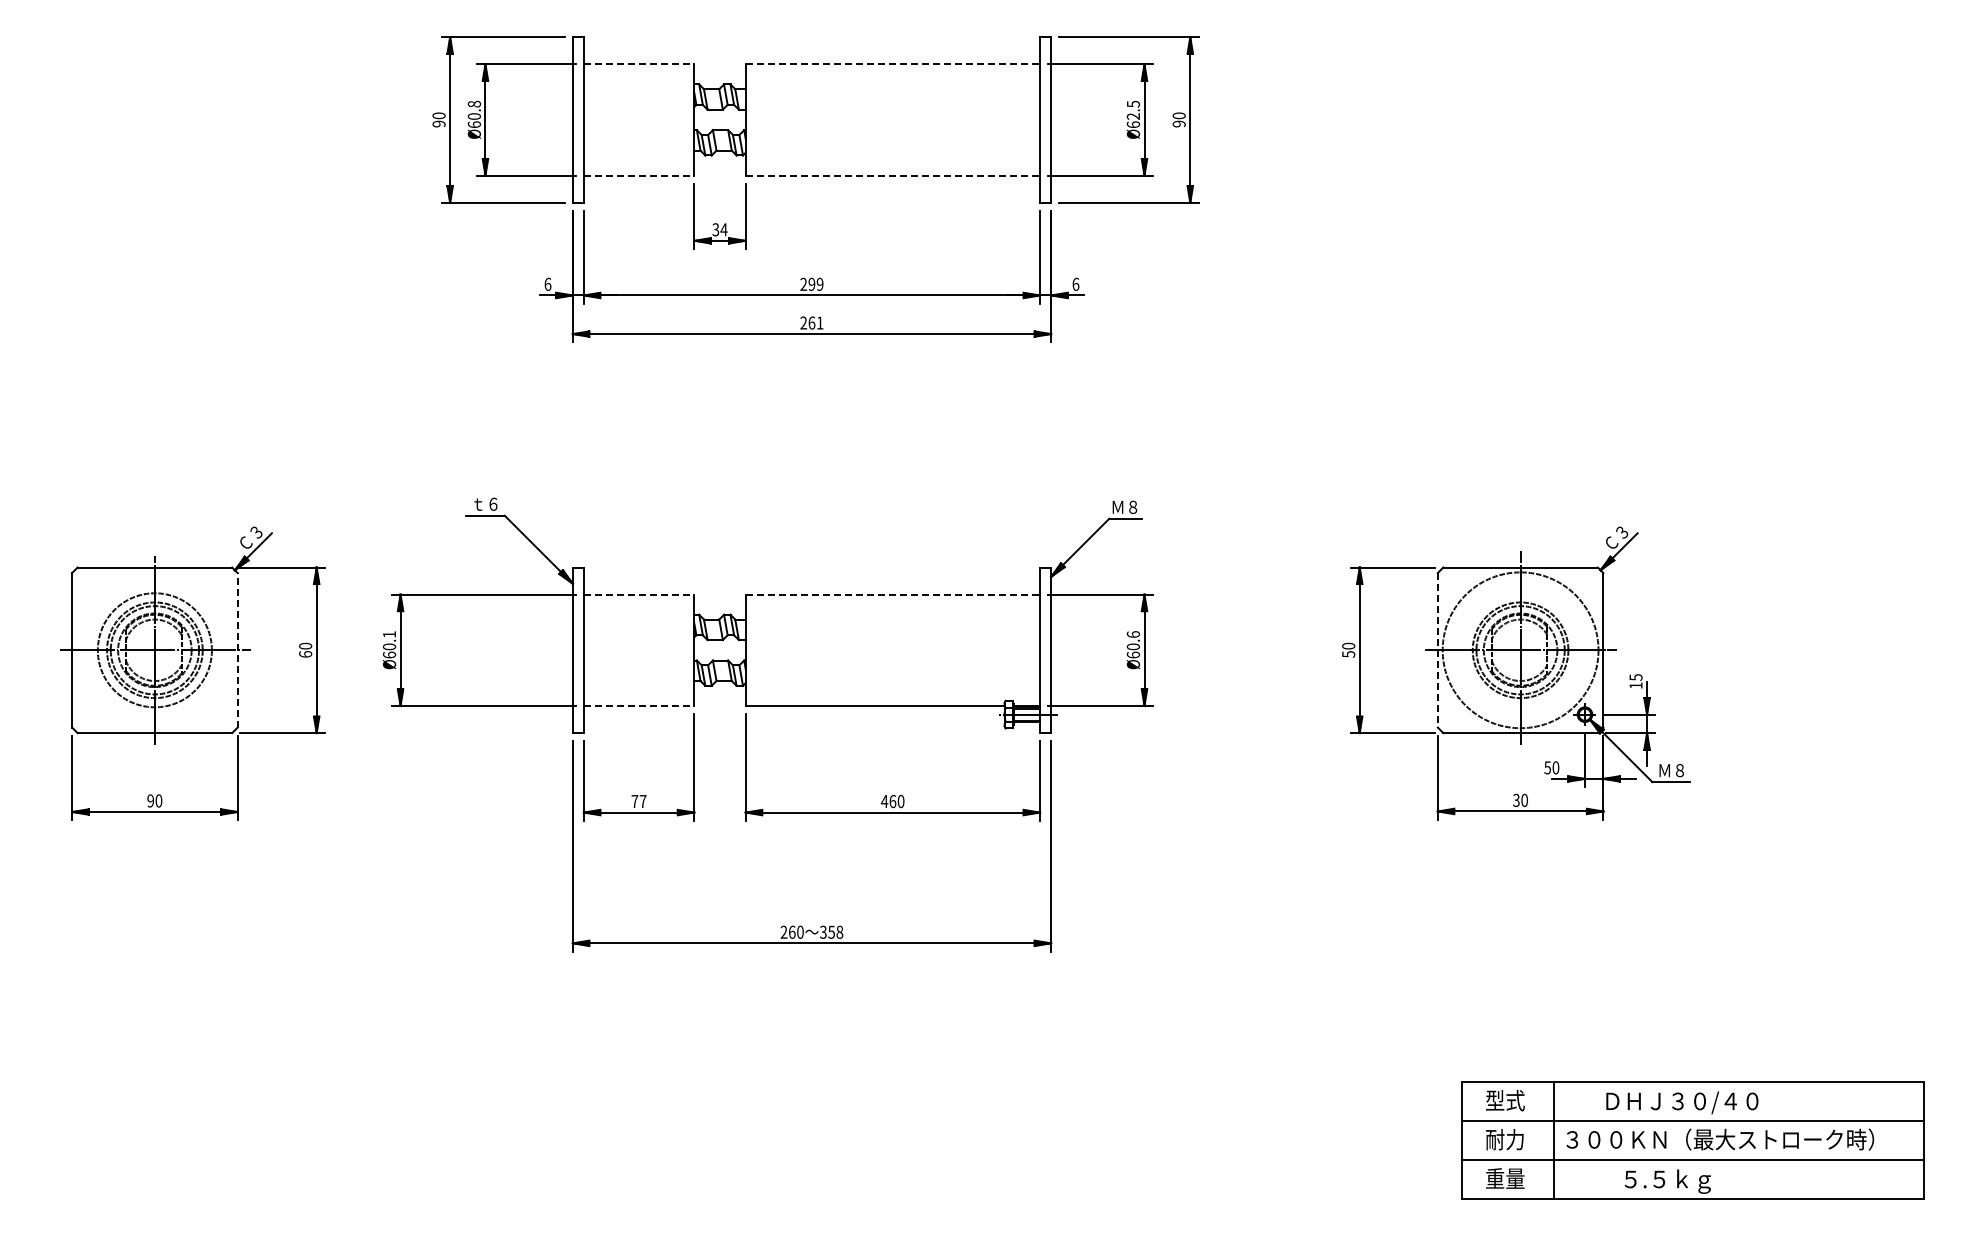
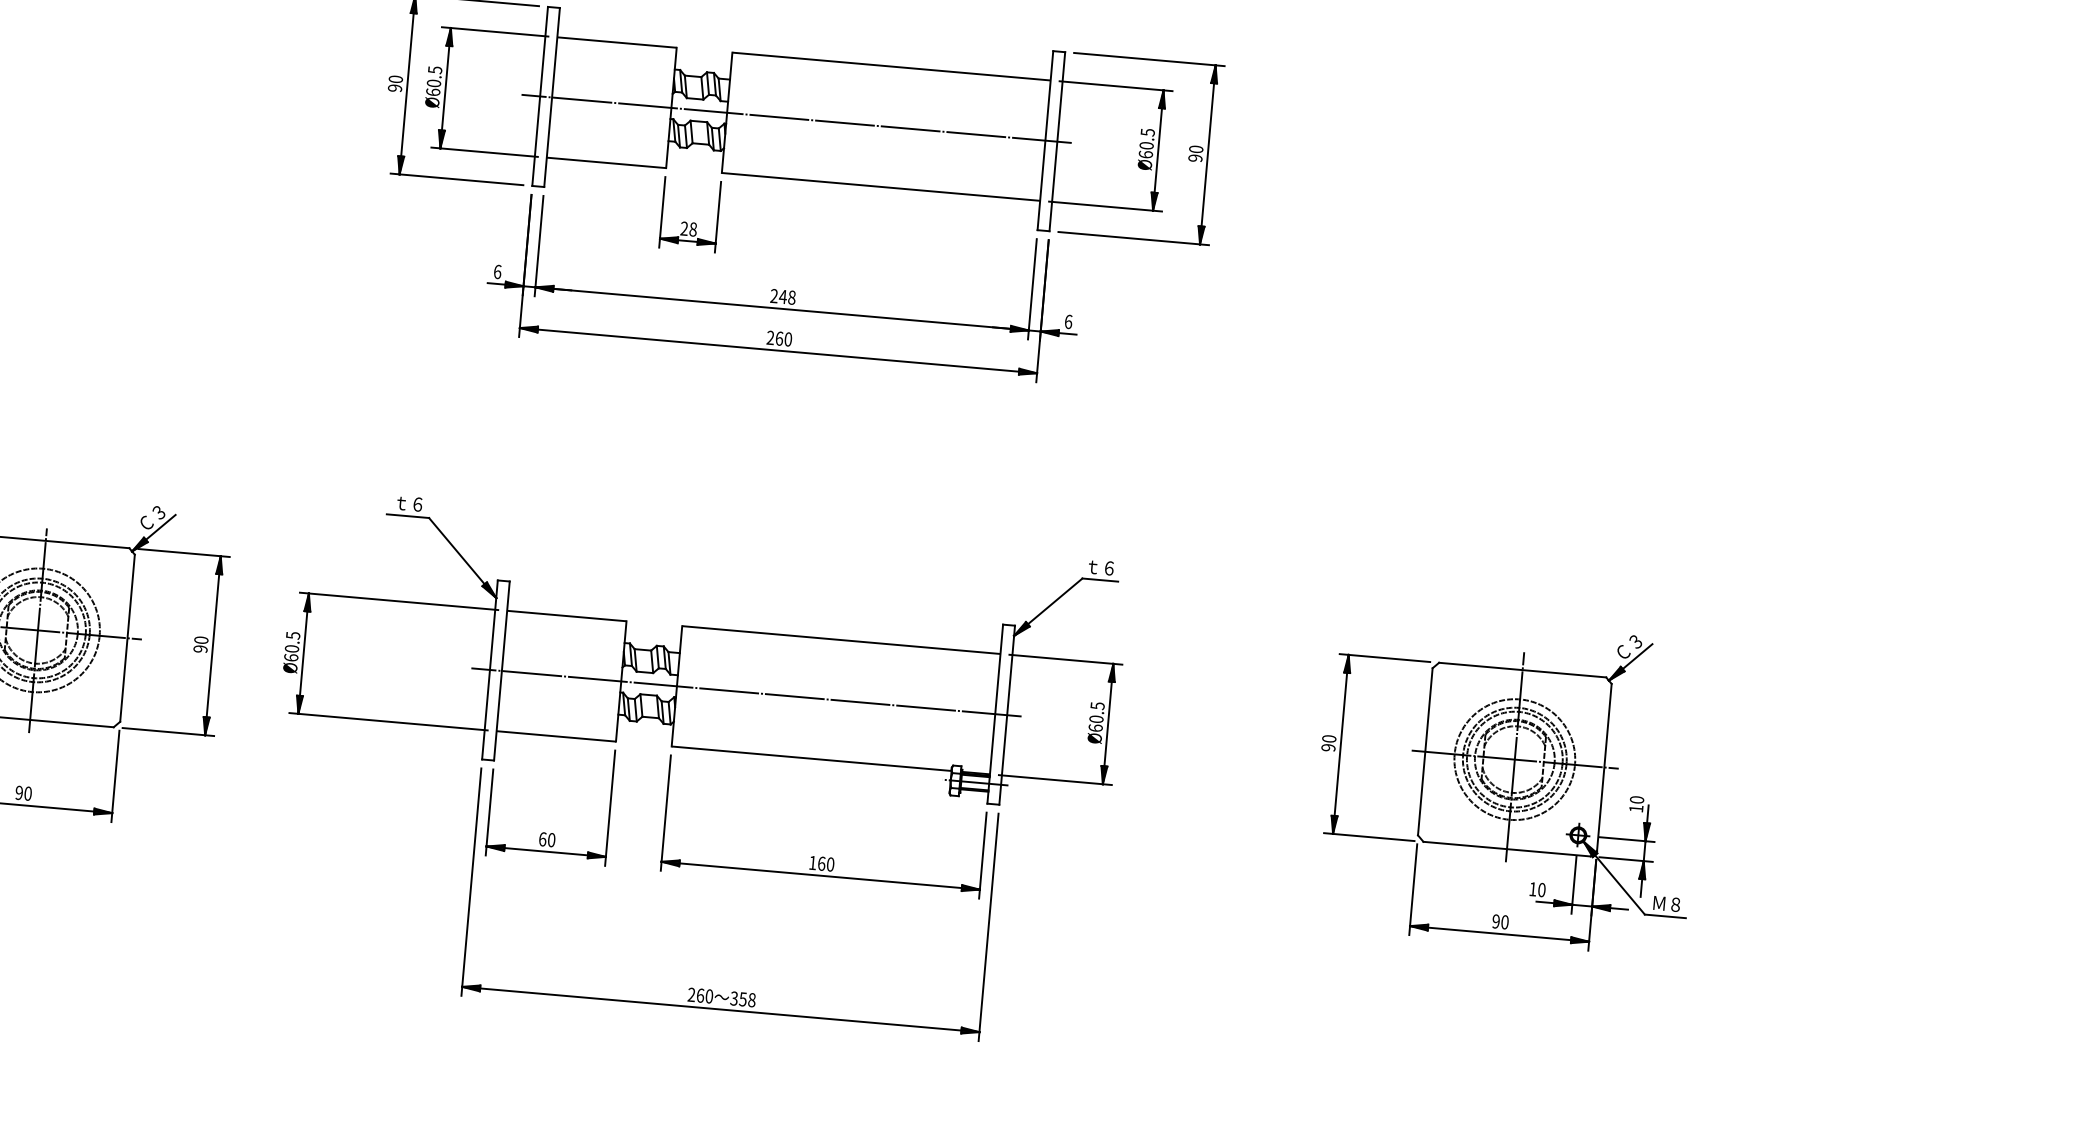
line: (639, 64) -> (617, 42), dashed -> solid
line: (893, 64) -> (892, 66), dashed -> solid
text: (473, 103) -> (434, 69), Ø60.8 -> Ø60.5
text: (1133, 116) -> (1146, 145), Ø62.5 -> Ø60.5
line: (809, 119) -> (796, 118), added
line: (639, 175) -> (606, 162), dashed -> solid
line: (893, 175) -> (881, 186), dashed -> solid
text: (719, 229) -> (688, 228), 34 -> 28
text: (815, 283) -> (787, 296), 299 -> 248
text: (819, 322) -> (787, 338), 261 -> 260
text: (1124, 506) -> (1100, 566), Ｍ８ -> ｔ６
line: (639, 594) -> (567, 615), dashed -> solid
line: (893, 594) -> (841, 639), dashed -> solid
text: (389, 634) -> (293, 635), Ø60.1 -> Ø60.5
text: (1132, 634) -> (1096, 705), Ø60.6 -> Ø60.5
line: (237, 649) -> (127, 637), dashed -> solid
circle: (1520, 649) -> (1514, 758), size x0.71
line: (809, 650) -> (745, 692), added
line: (1437, 650) -> (1424, 751), dashed -> solid
text: (305, 654) -> (200, 649), 60 -> 90
text: (1348, 654) -> (1328, 747), 50 -> 90
text: (1635, 677) -> (1636, 799), 15 -> 10
line: (639, 705) -> (556, 735), dashed -> solid
text: (1547, 767) -> (1532, 888), 50 -> 10
text: (1516, 800) -> (1496, 921), 30 -> 90
text: (638, 801) -> (546, 839), 77 -> 60
text: (884, 801) -> (812, 862), 460 -> 160

